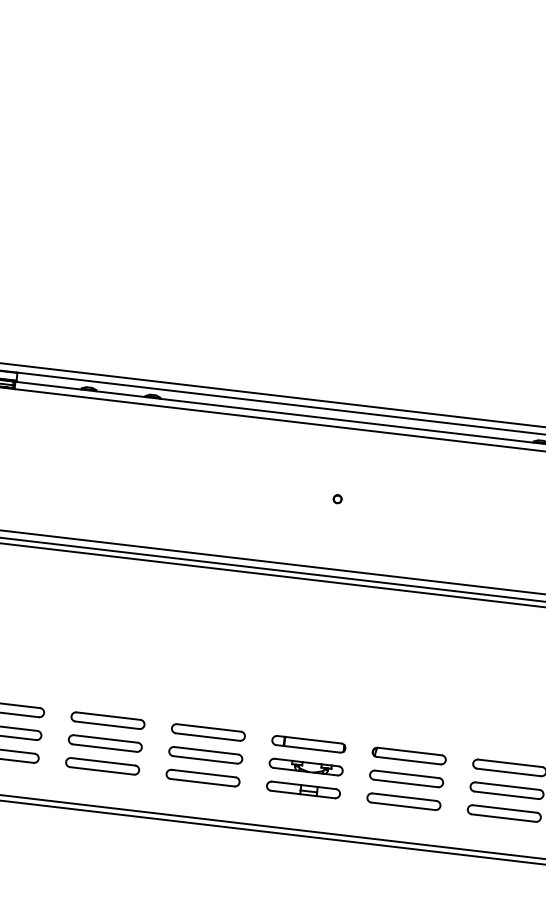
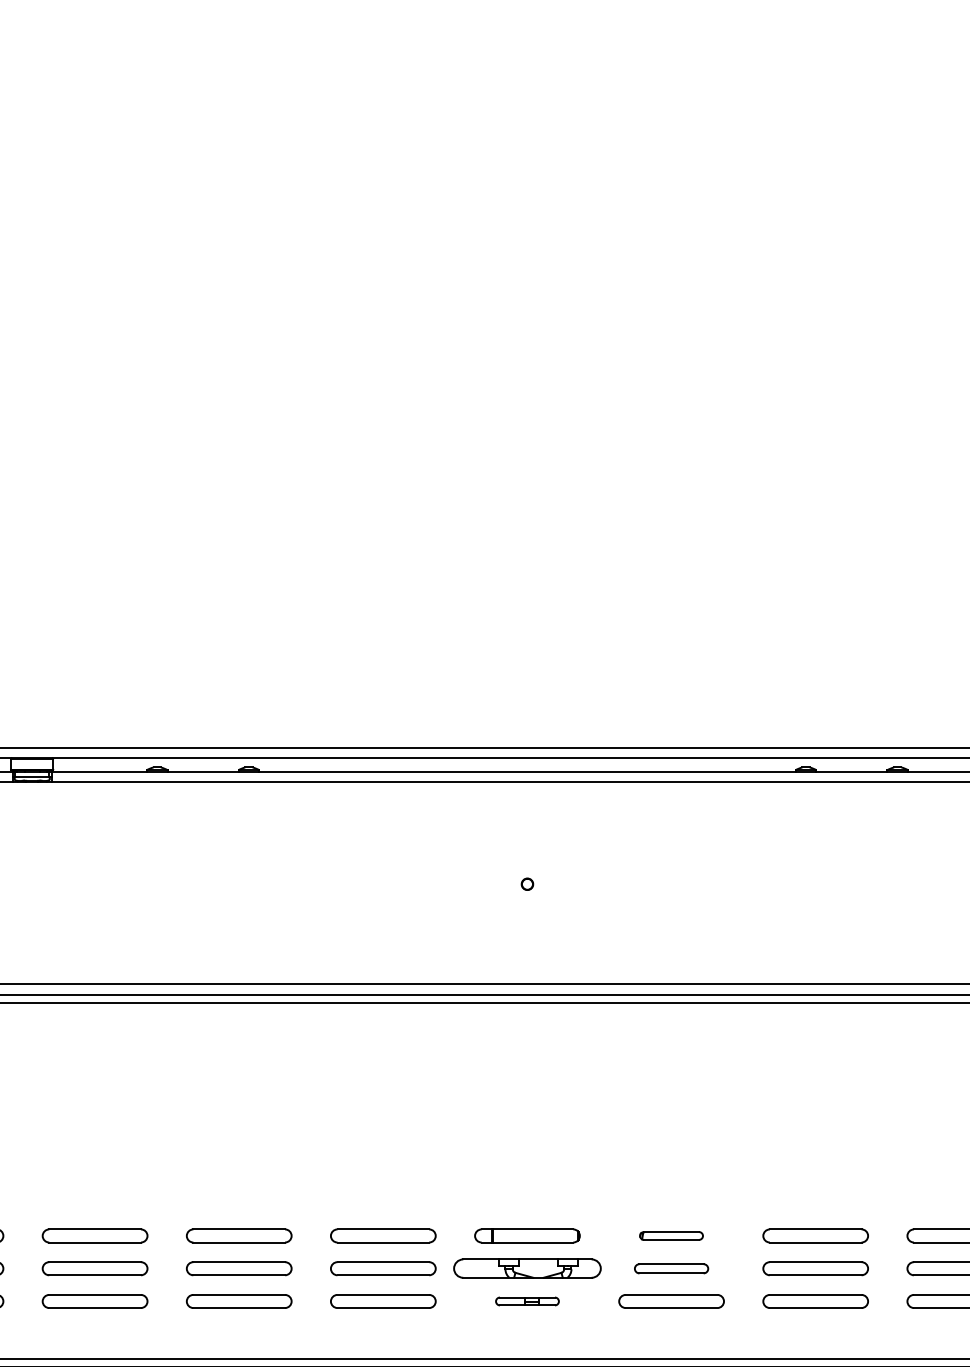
part: (409, 755) -> (671, 1235), size x0.6
part: (306, 766) -> (527, 1268), size x1.4
part: (406, 778) -> (671, 1268), size x0.7
part: (303, 789) -> (527, 1301), size x0.6

